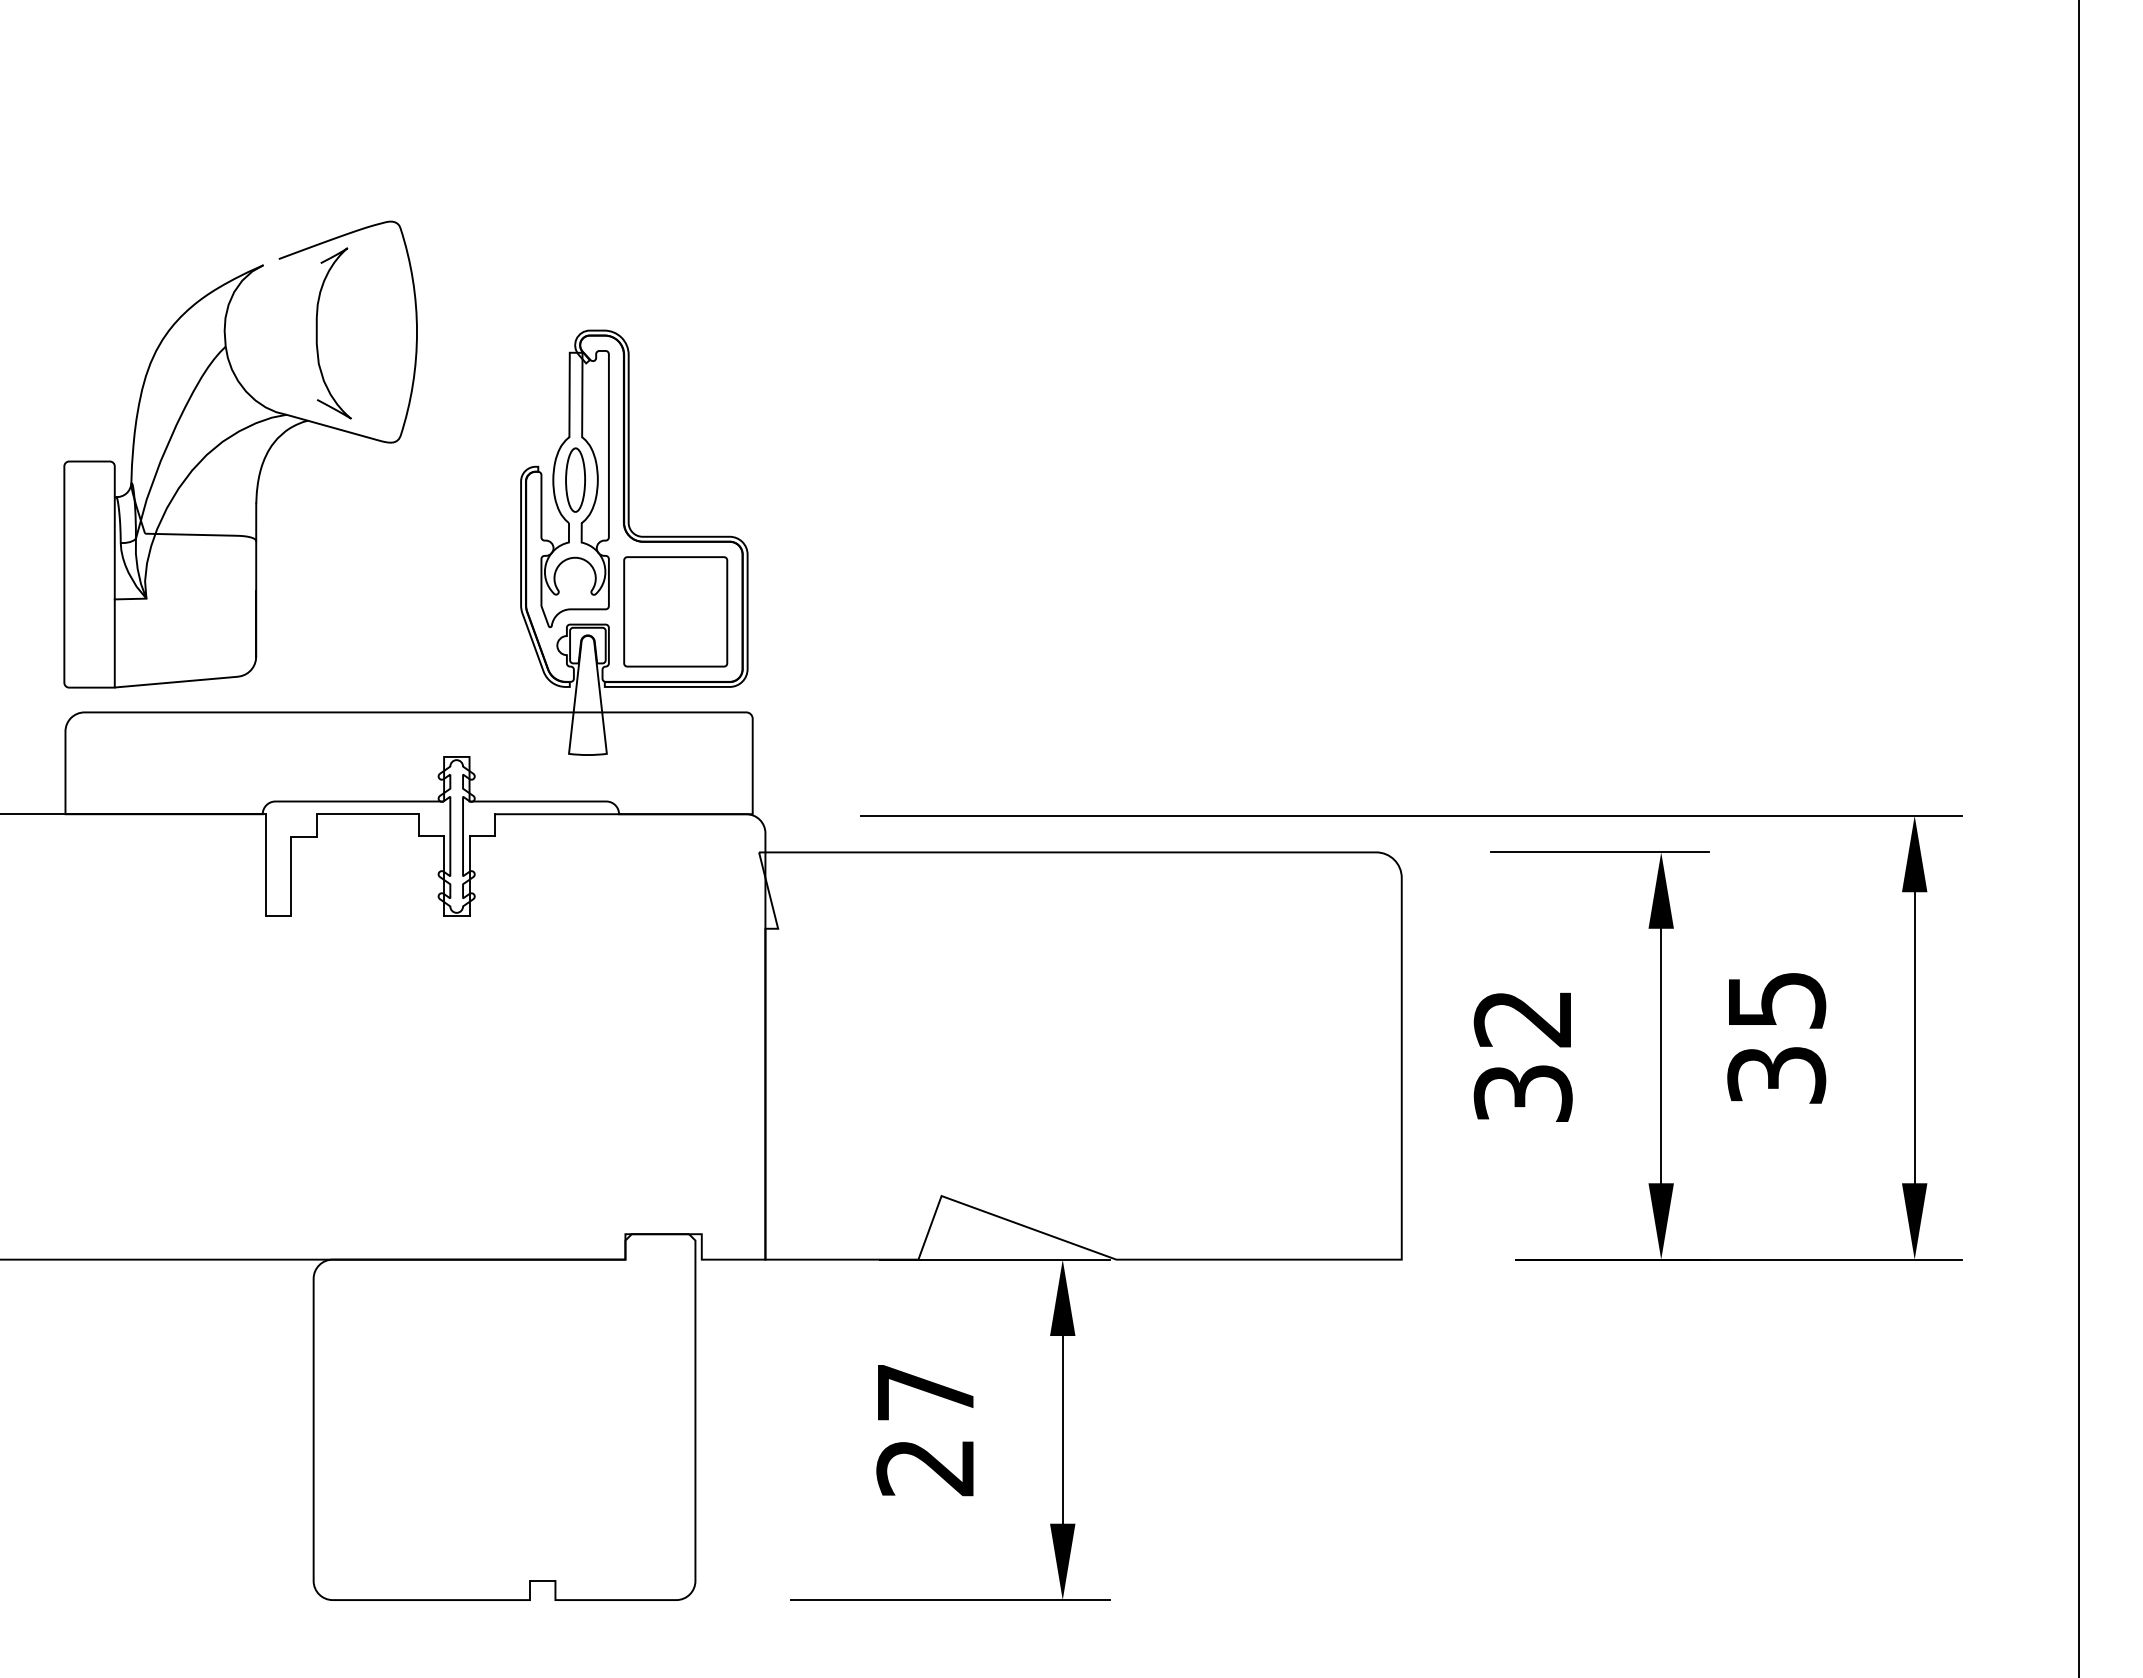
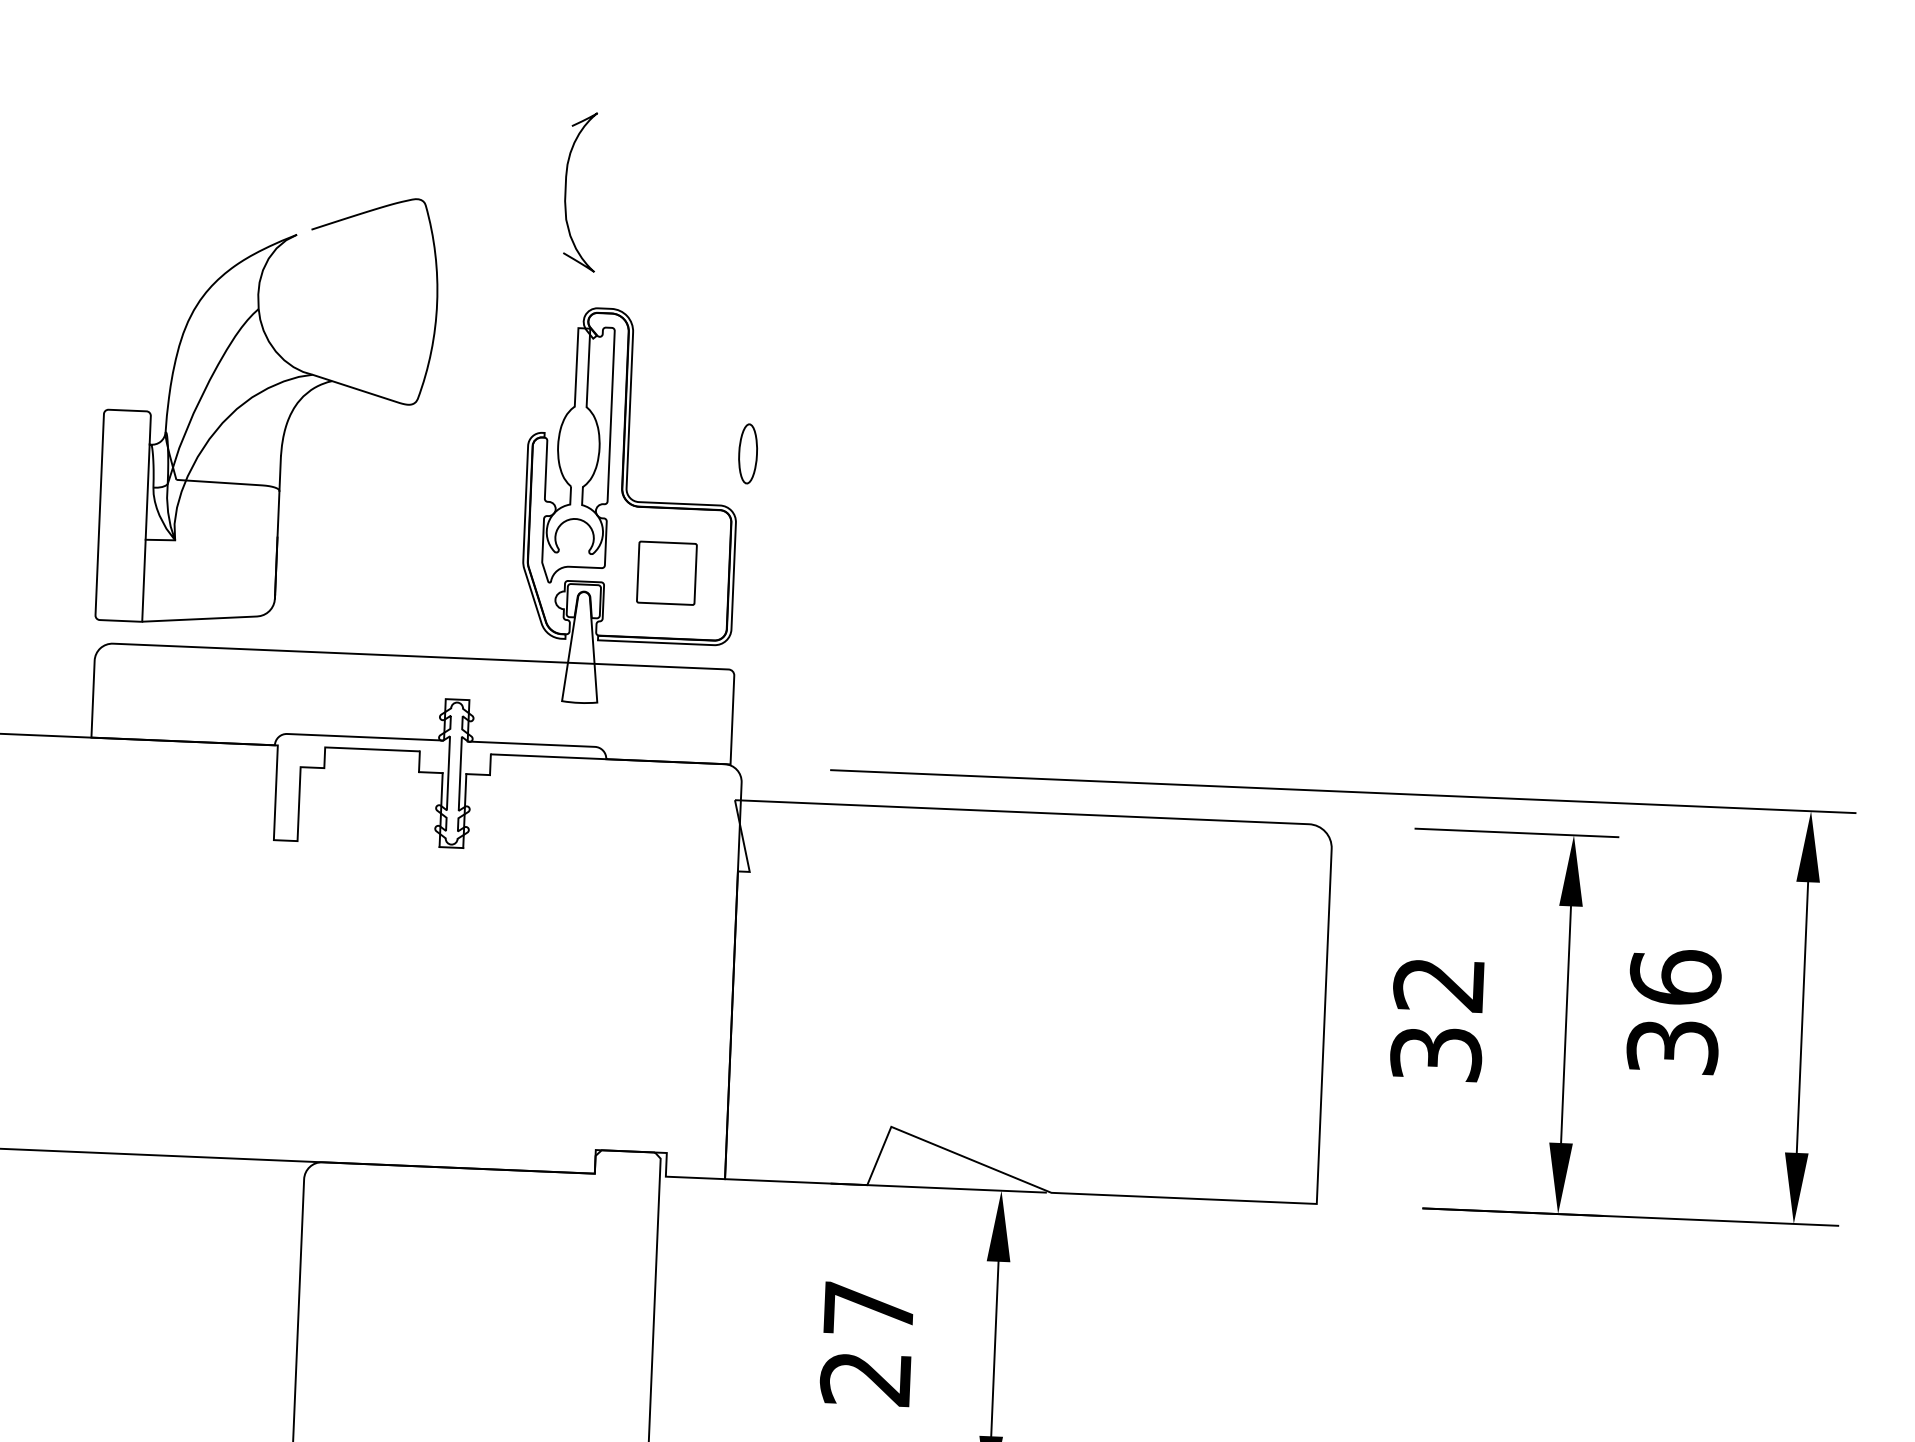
curve: (317, 333) -> (566, 191), moved
part: (575, 479) -> (748, 453), moved
part: (675, 611) -> (666, 572), size x0.6
text: (1776, 999) -> (1675, 976), 35 -> 36

